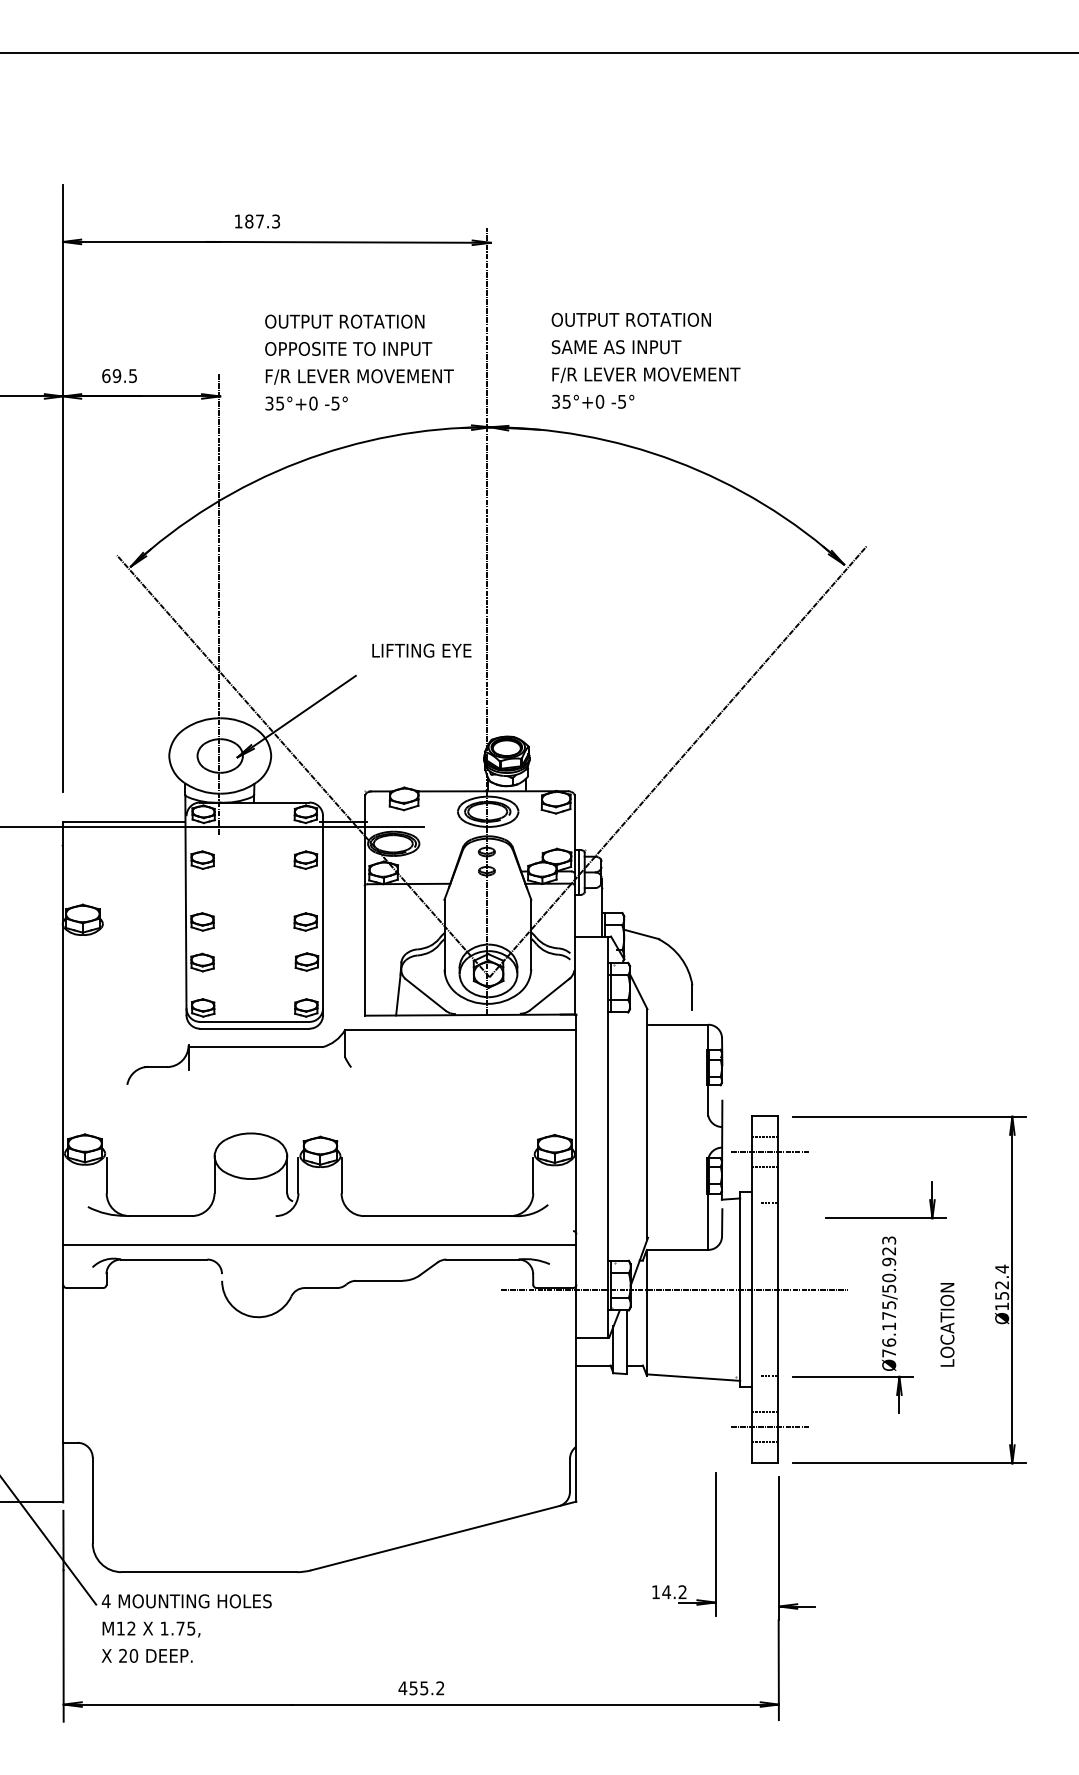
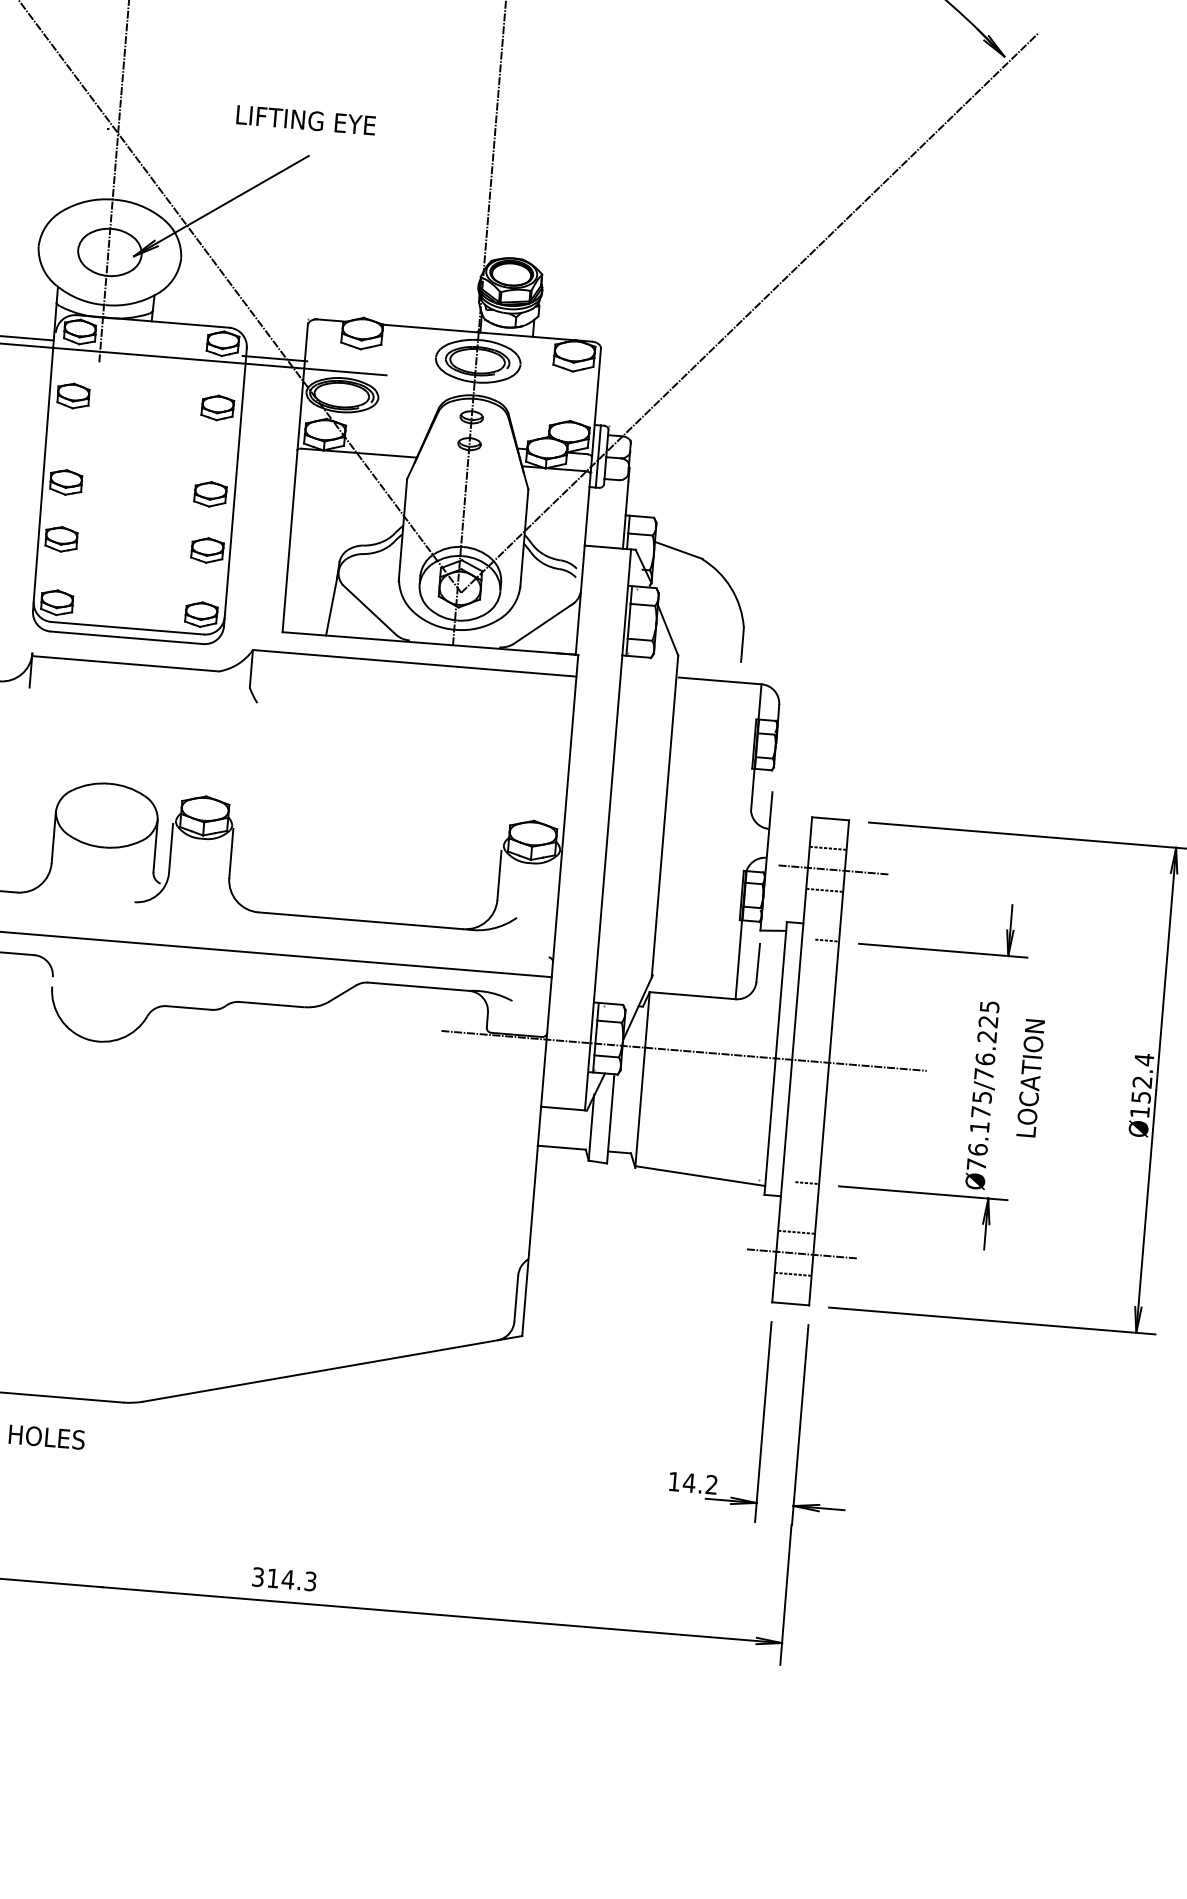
text: (421, 650) -> (305, 119), moved
part: (885, 1217) -> (942, 949), moved
text: (889, 1264) -> (987, 1040), Ø76.175/50.923 -> Ø76.175/76.225
text: (947, 1324) -> (1030, 1077), moved
part: (715, 1544) -> (763, 1421), moved
text: (421, 1688) -> (284, 1579), 455.2 -> 314.3

